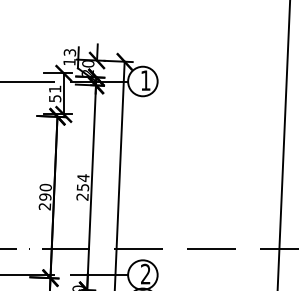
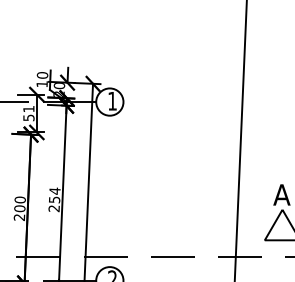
text: (69, 52) -> (42, 75), 13 -> 10
text: (44, 196) -> (19, 208), 290 -> 200

